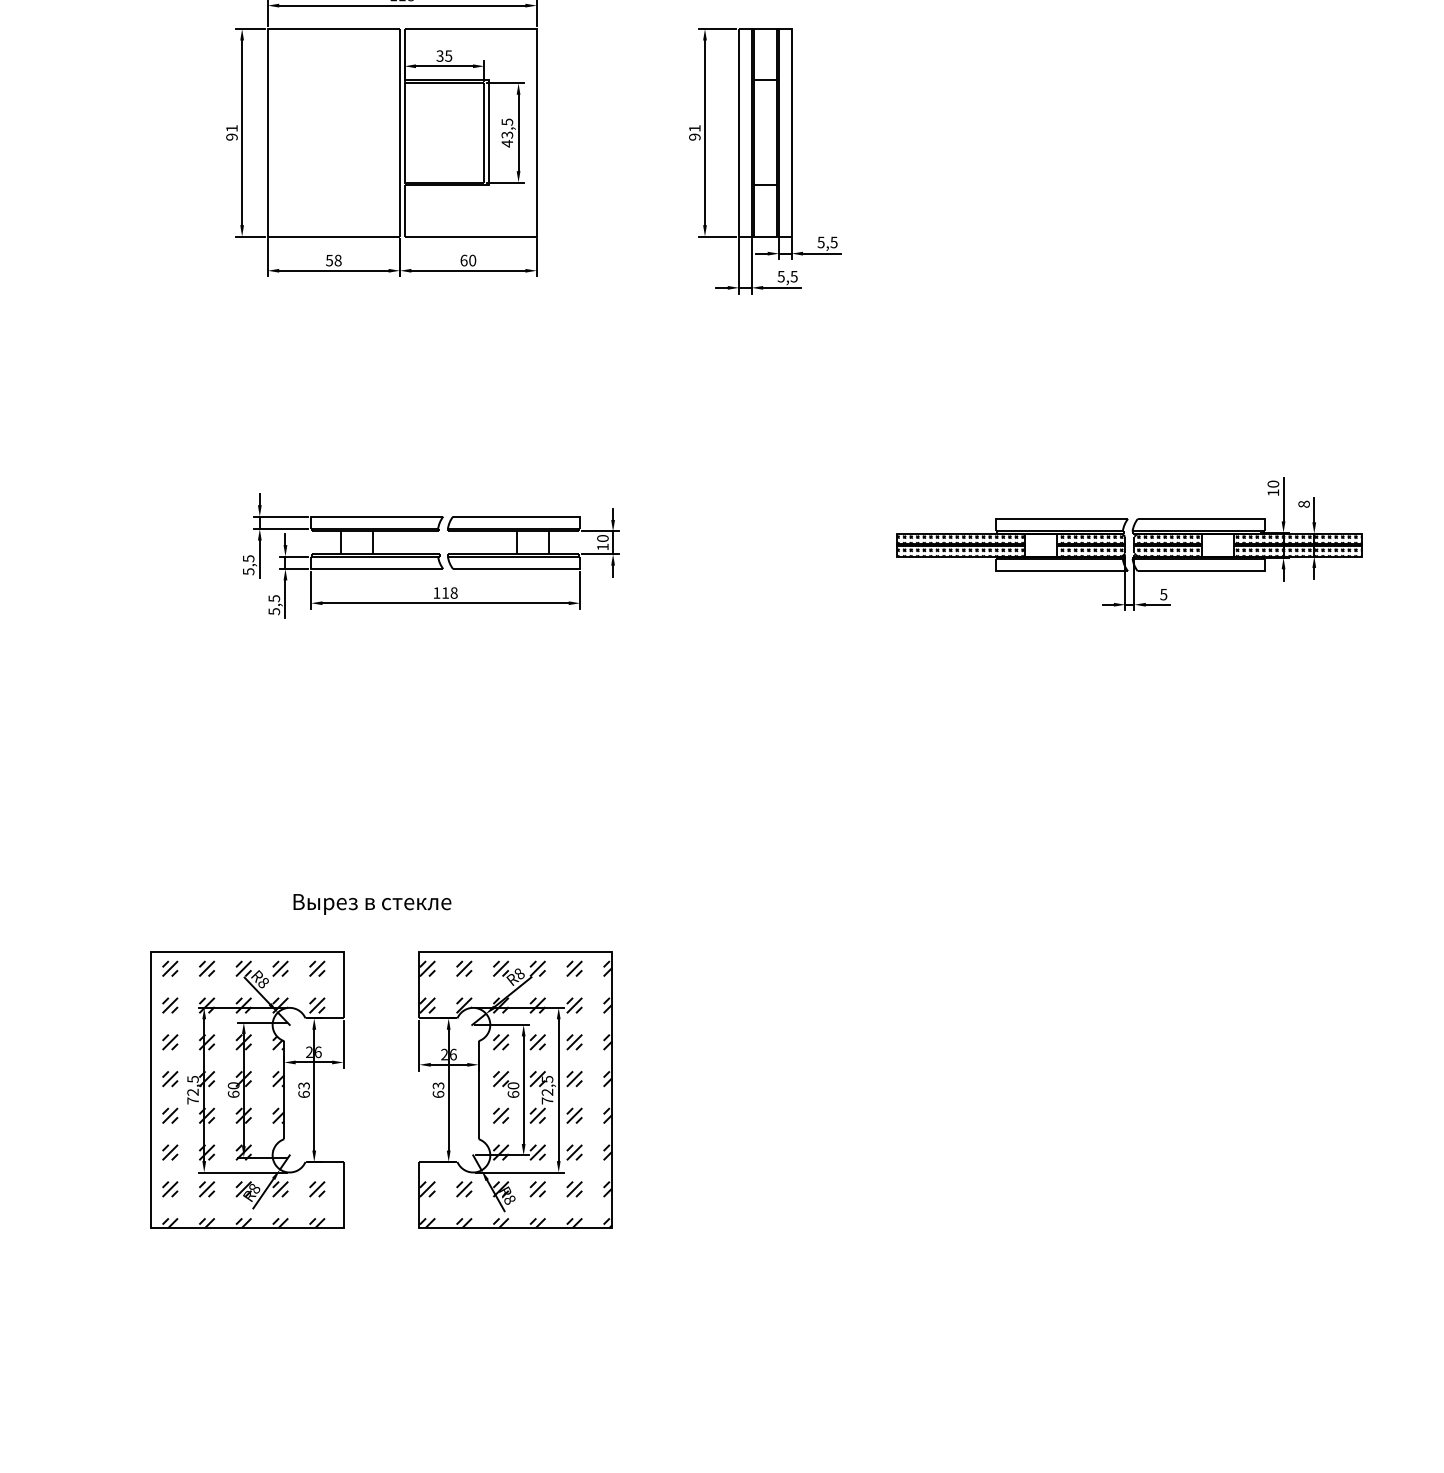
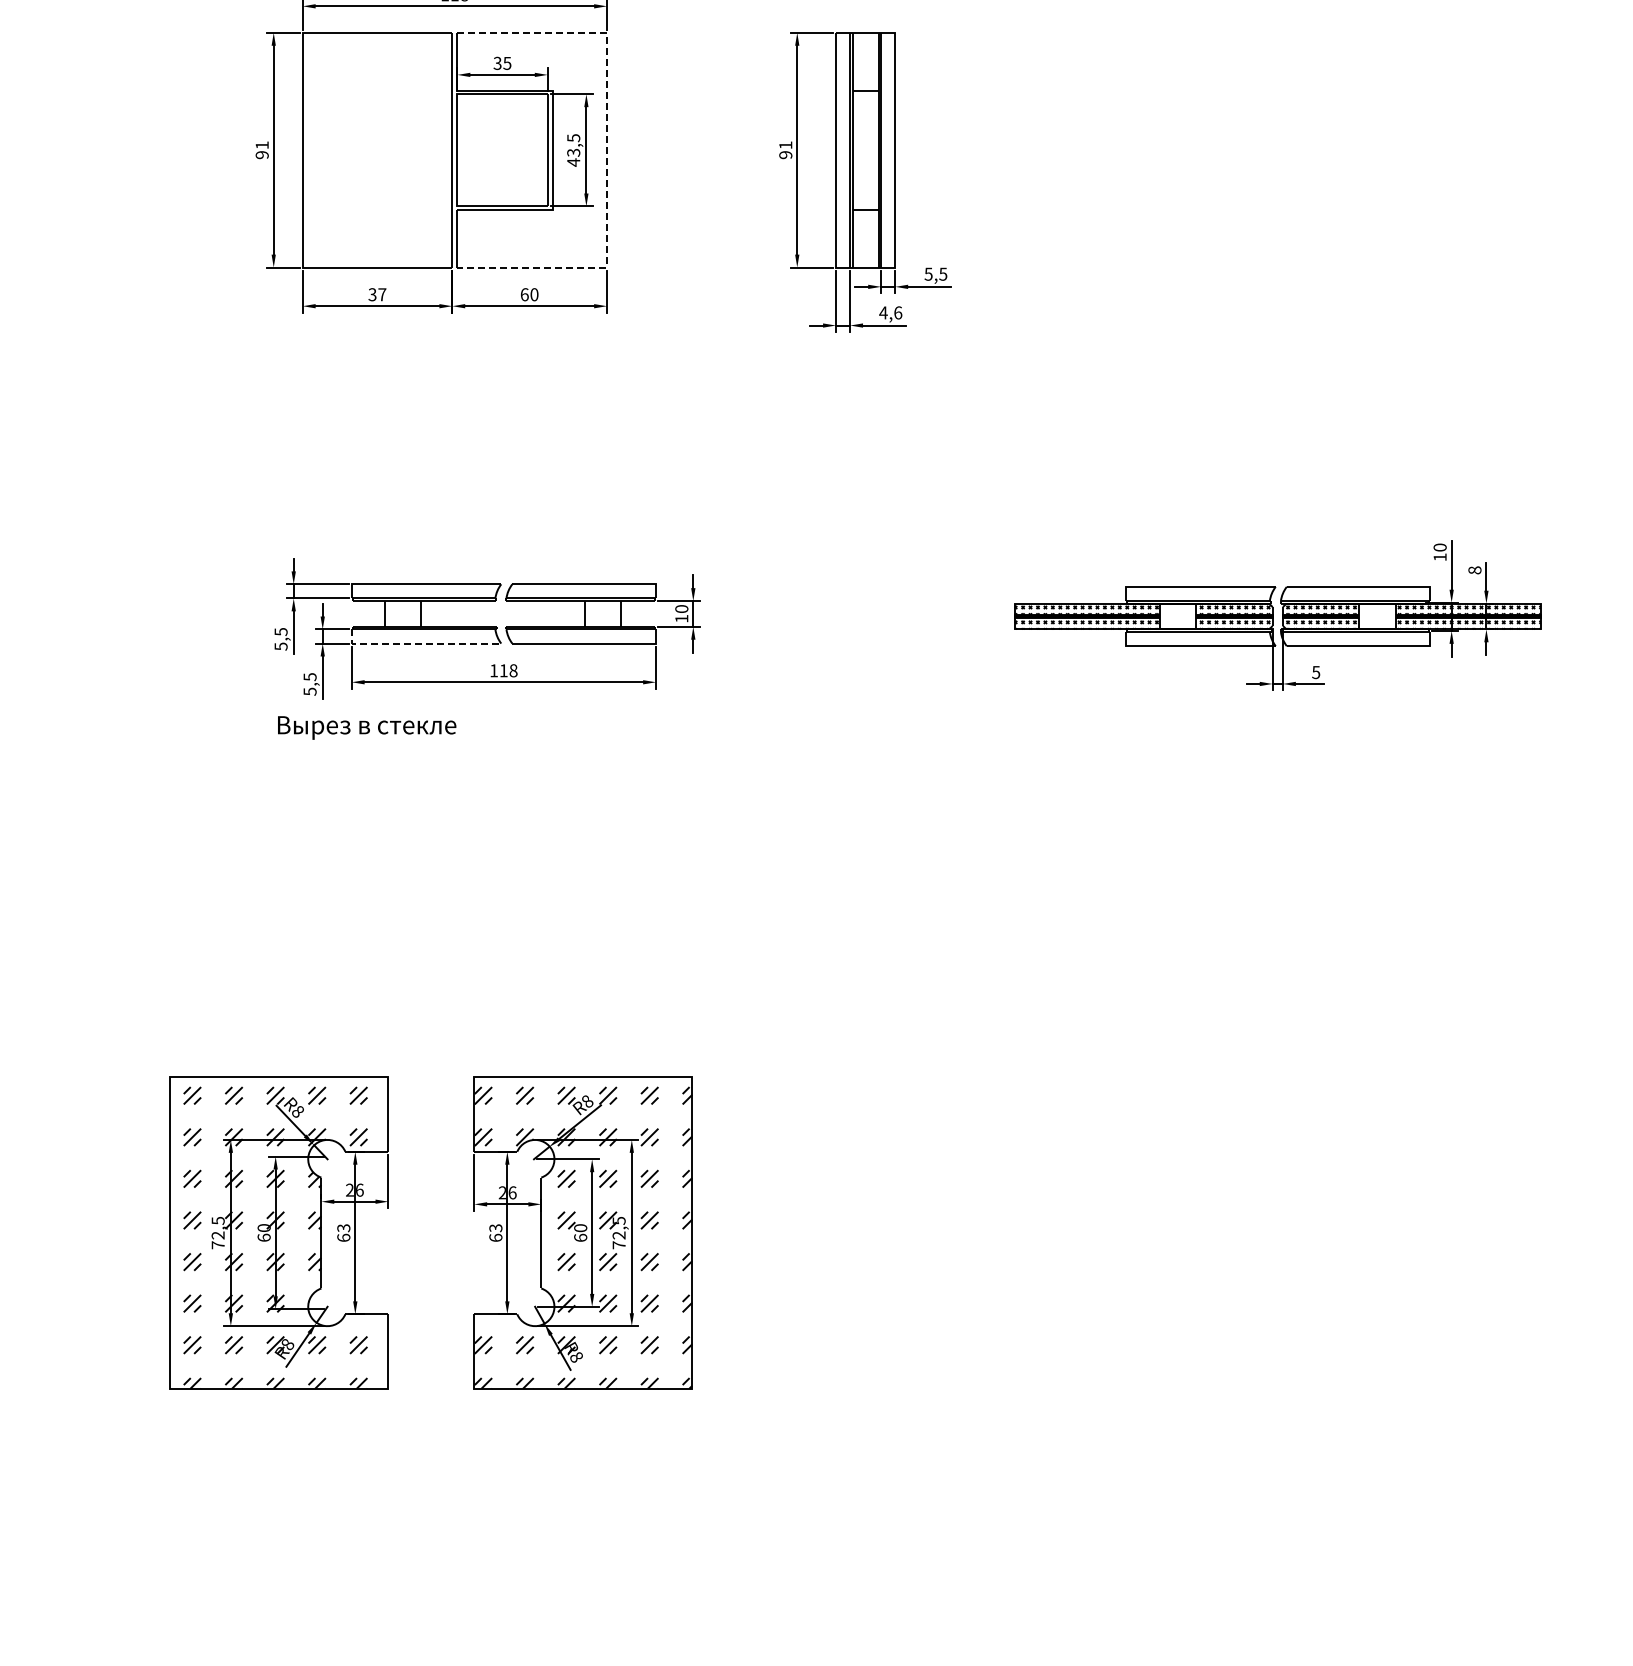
line: (537, 133) -> (607, 150), solid -> dashed
text: (333, 260) -> (377, 294), 58 -> 37
text: (787, 276) -> (890, 312), 5,5 -> 4,6
line: (370, 568) -> (418, 643), solid -> dashed
text: (372, 904) -> (367, 727), moved

